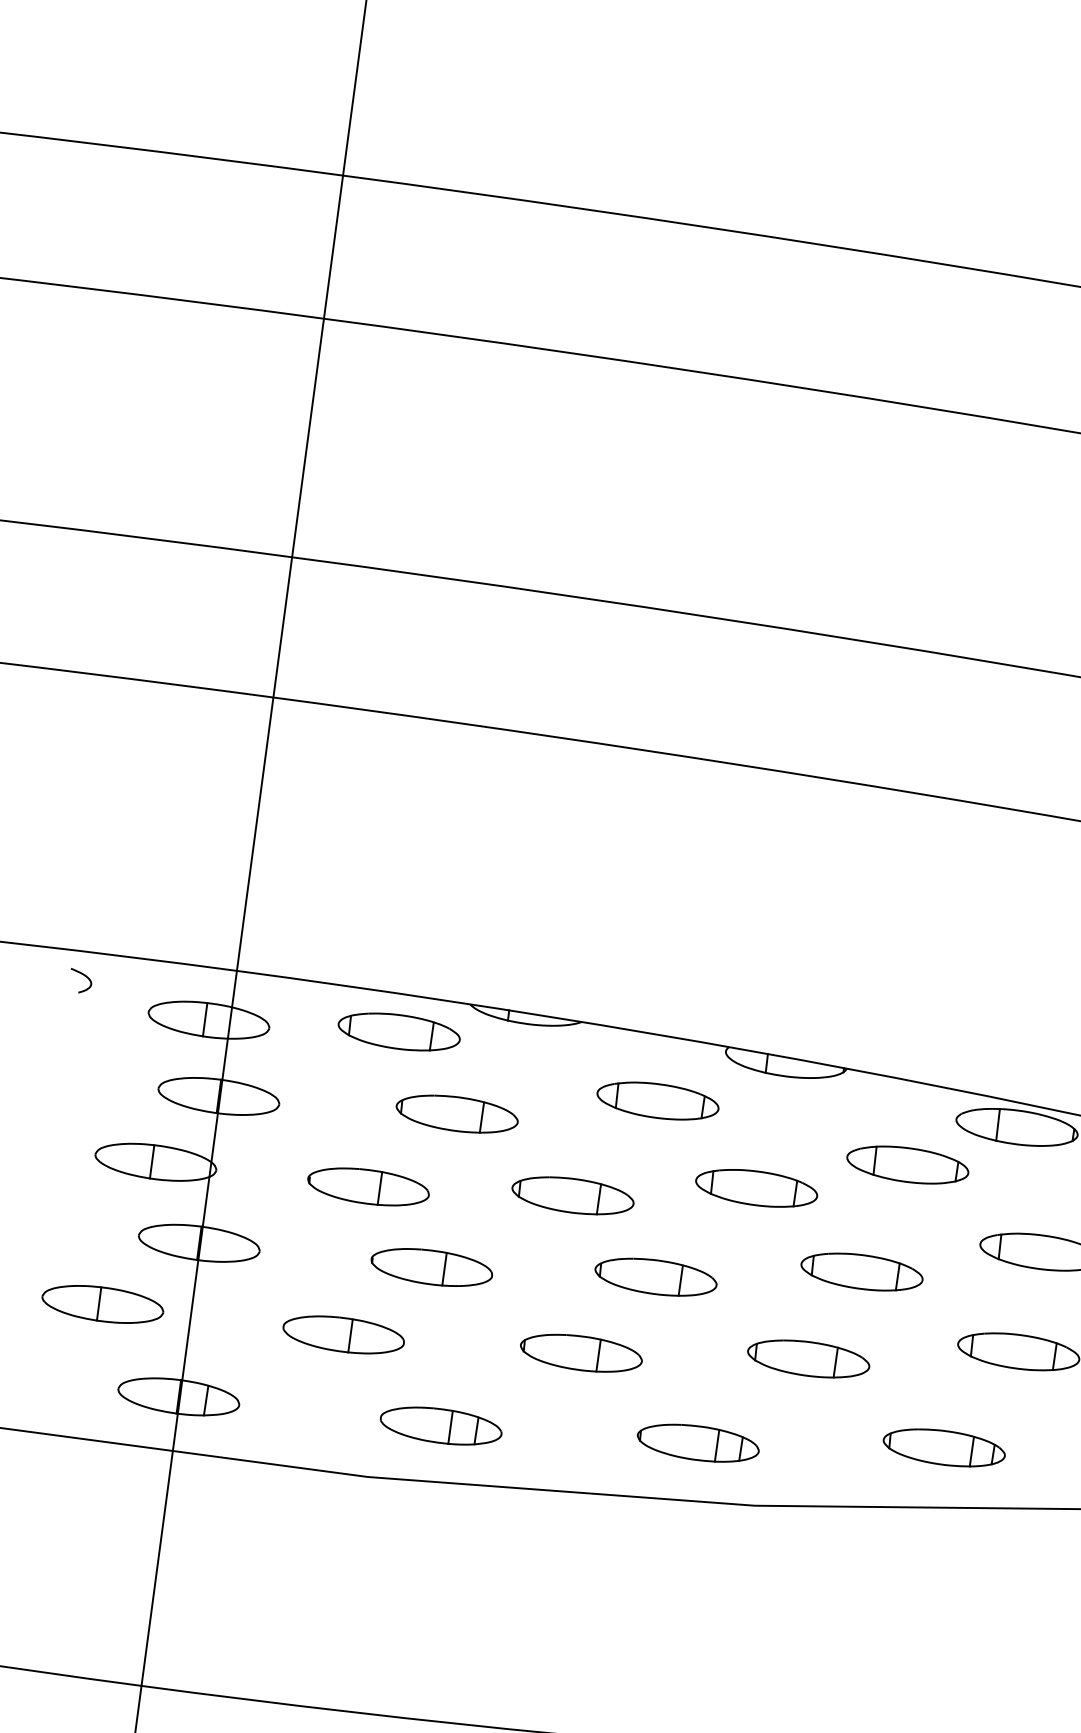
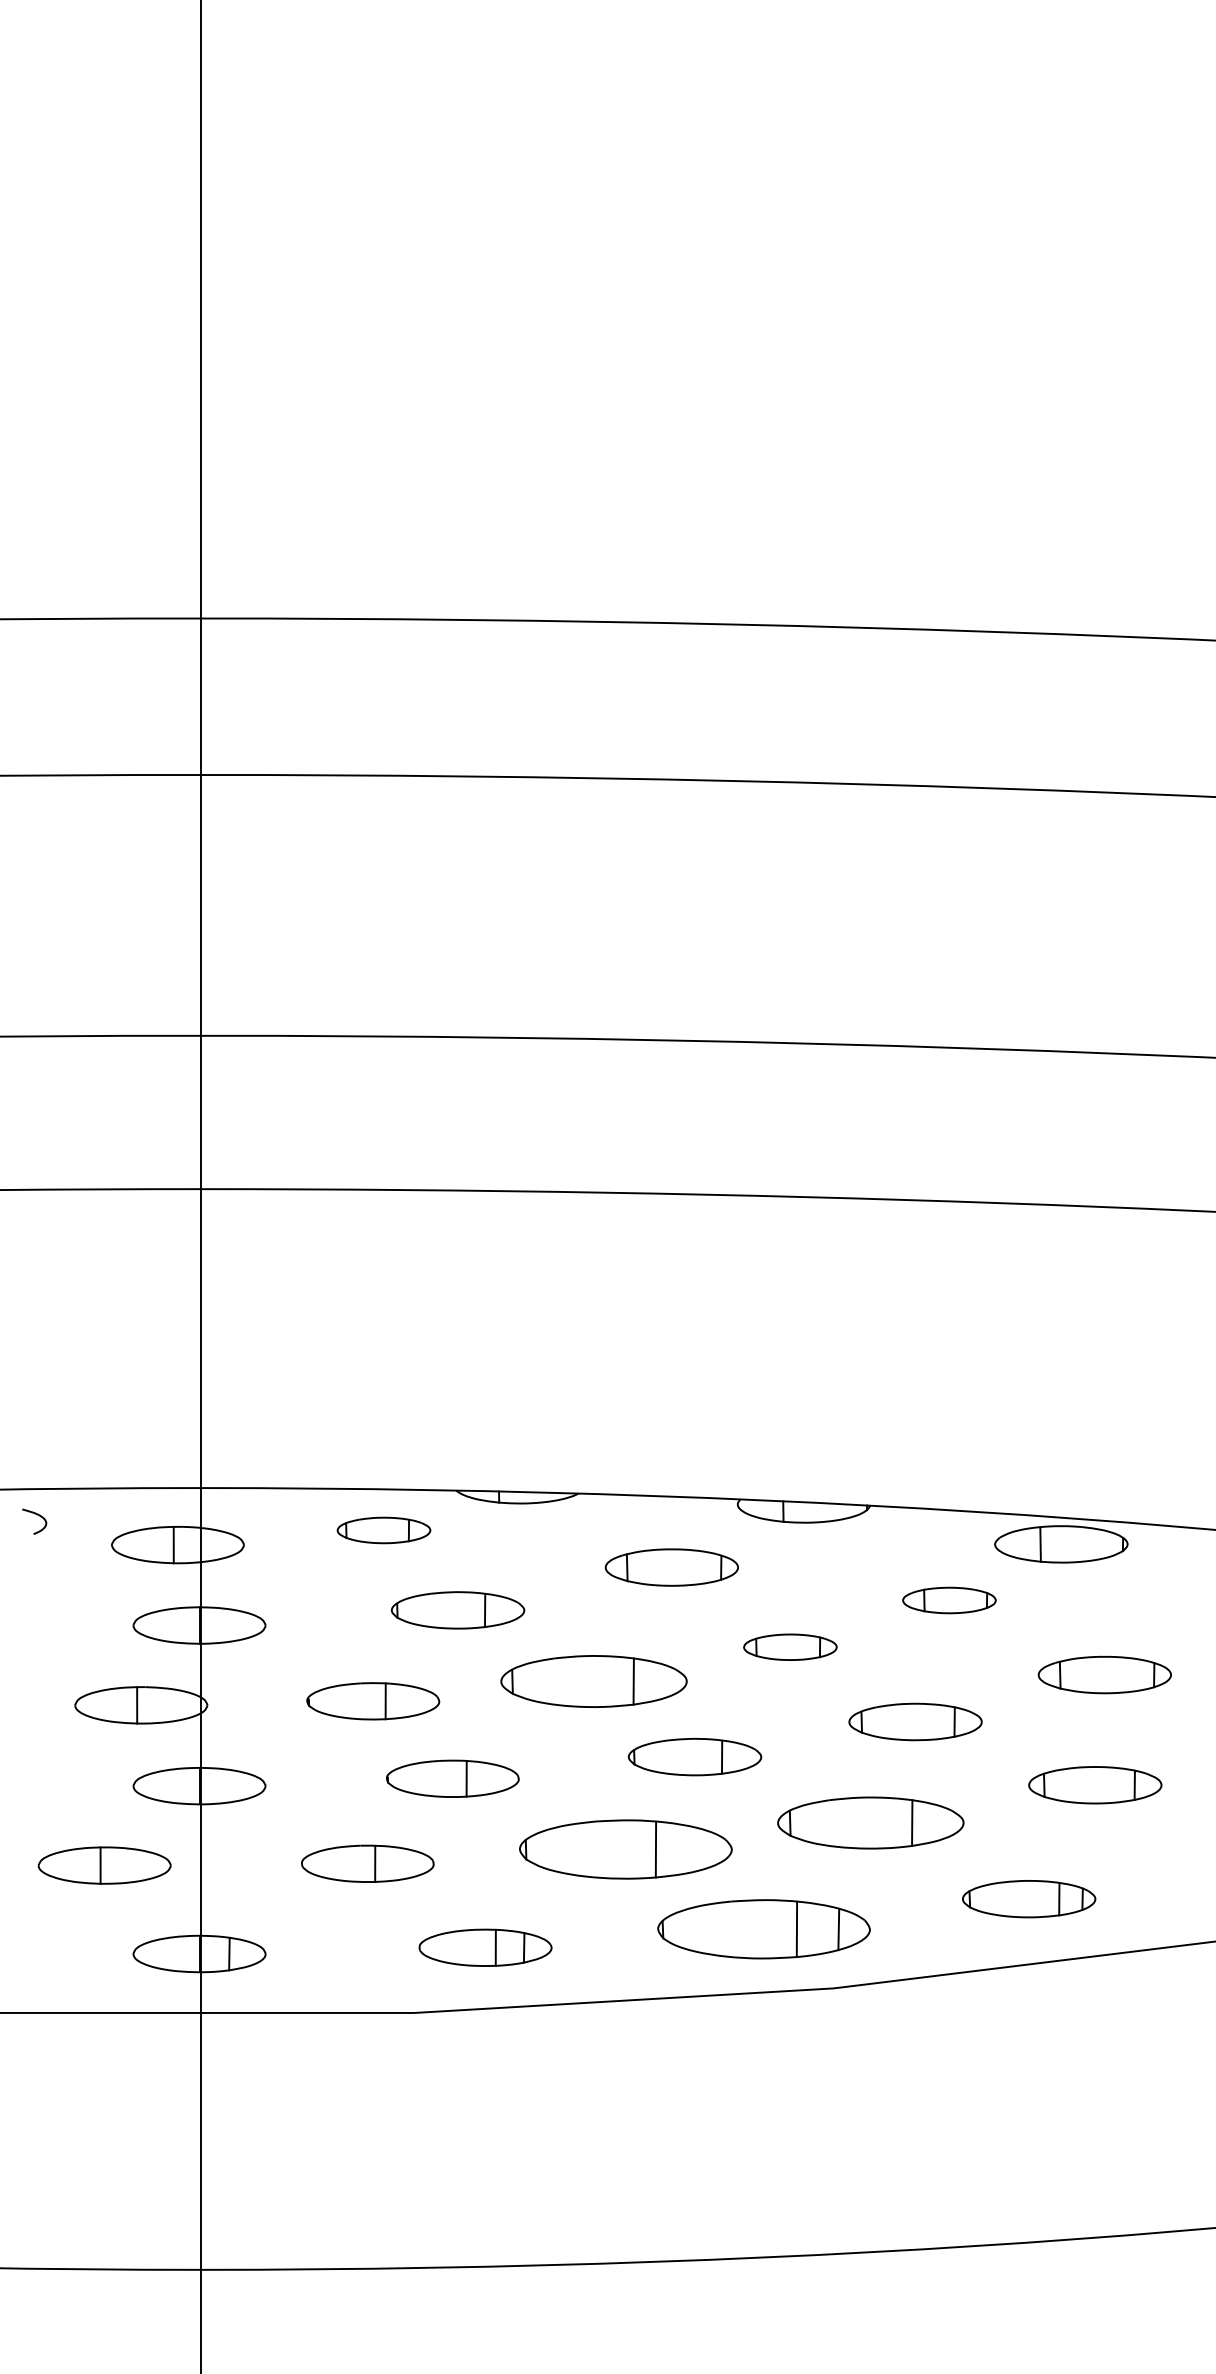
part: (398, 1031) -> (383, 1530), size x0.7
part: (907, 1165) -> (949, 1600), size x0.7
part: (756, 1188) -> (790, 1647), size x0.7
part: (573, 1195) -> (594, 1681), size x1.4
part: (581, 1353) -> (625, 1849), size x1.6
part: (808, 1358) -> (870, 1822), size x1.4
part: (698, 1443) -> (764, 1929), size x1.6

